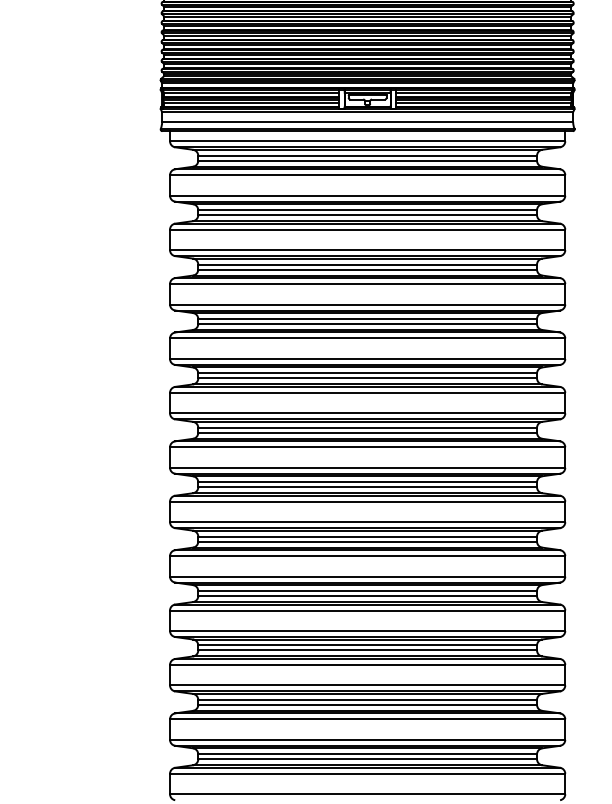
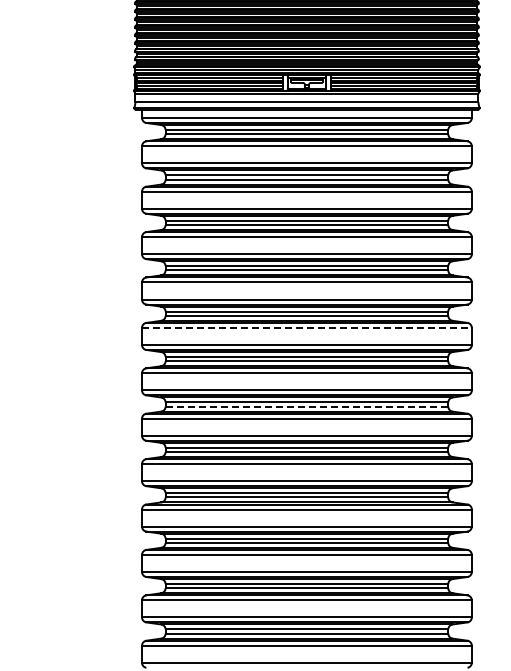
line: (367, 392) -> (306, 327), solid -> dashed
line: (368, 487) -> (307, 406), solid -> dashed

